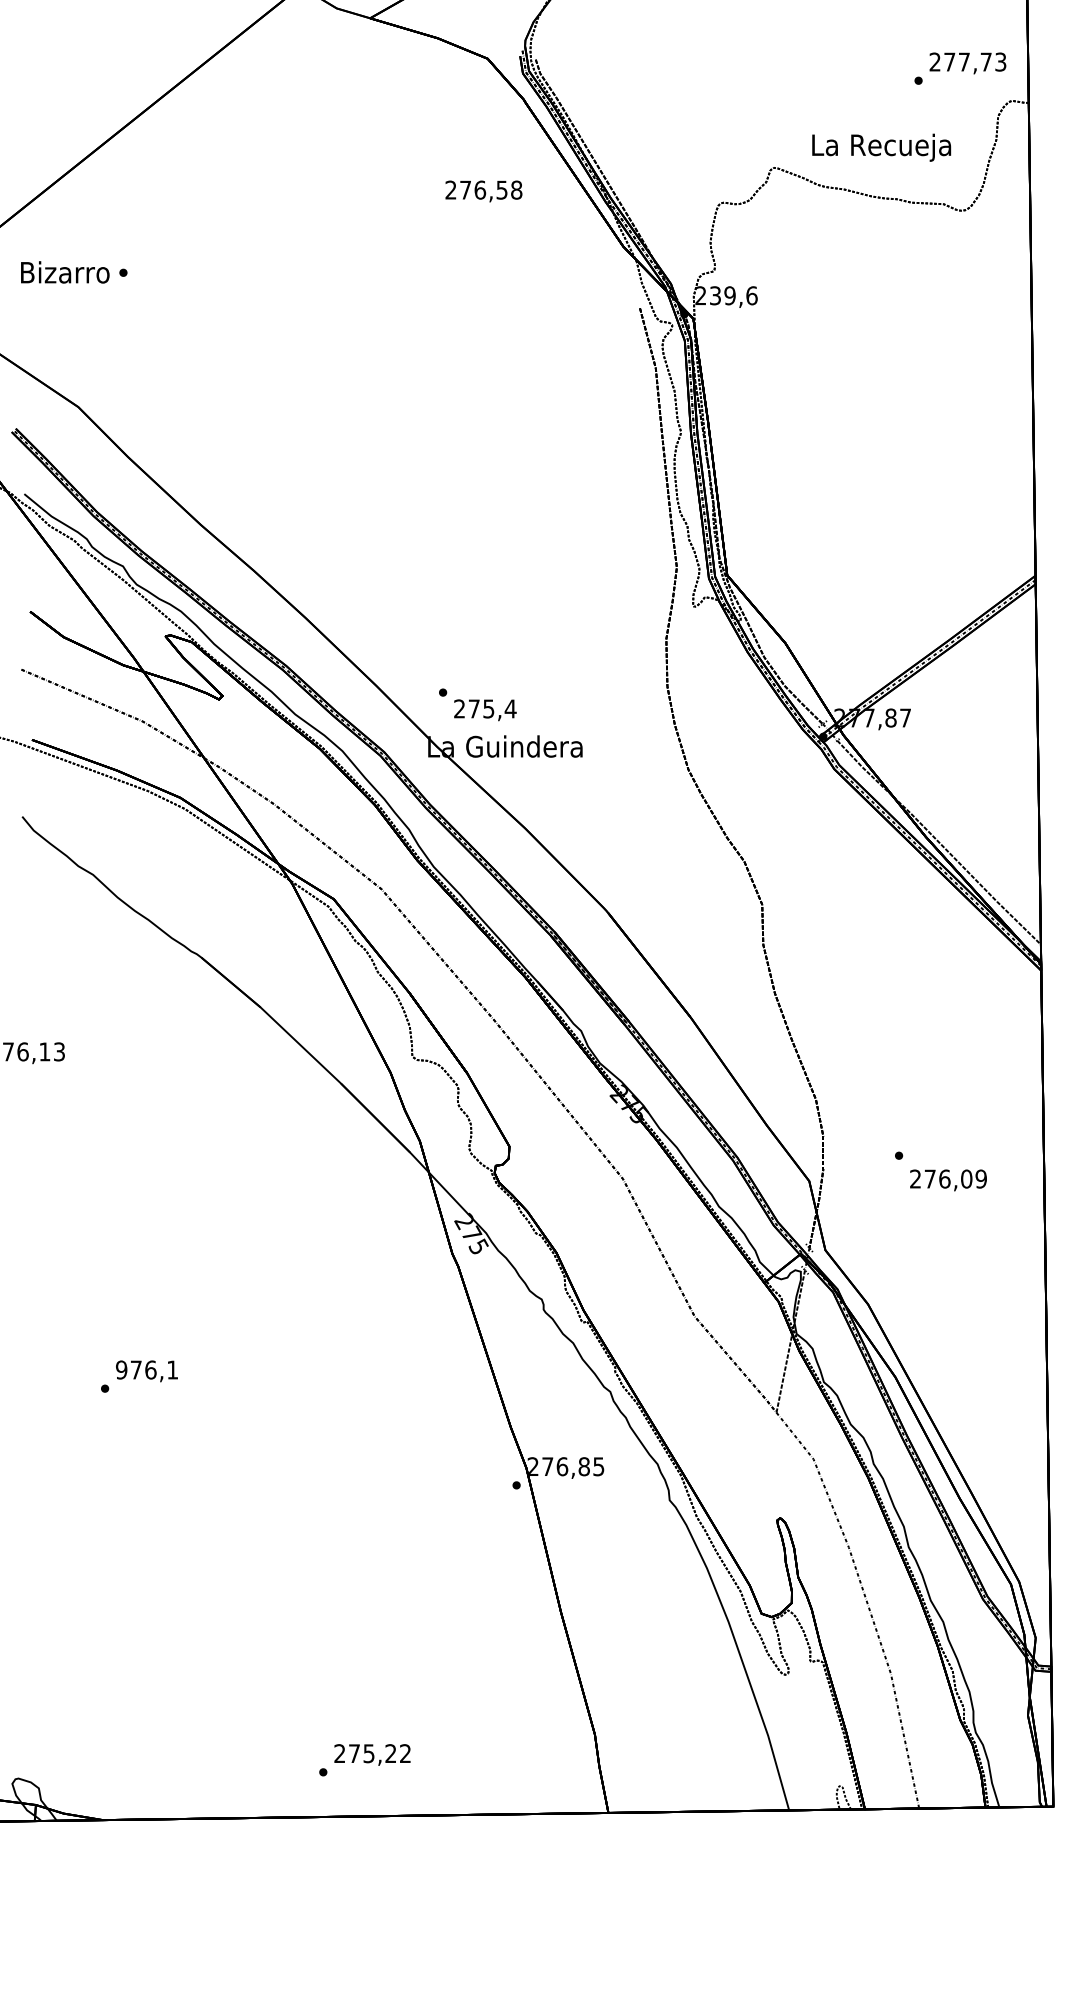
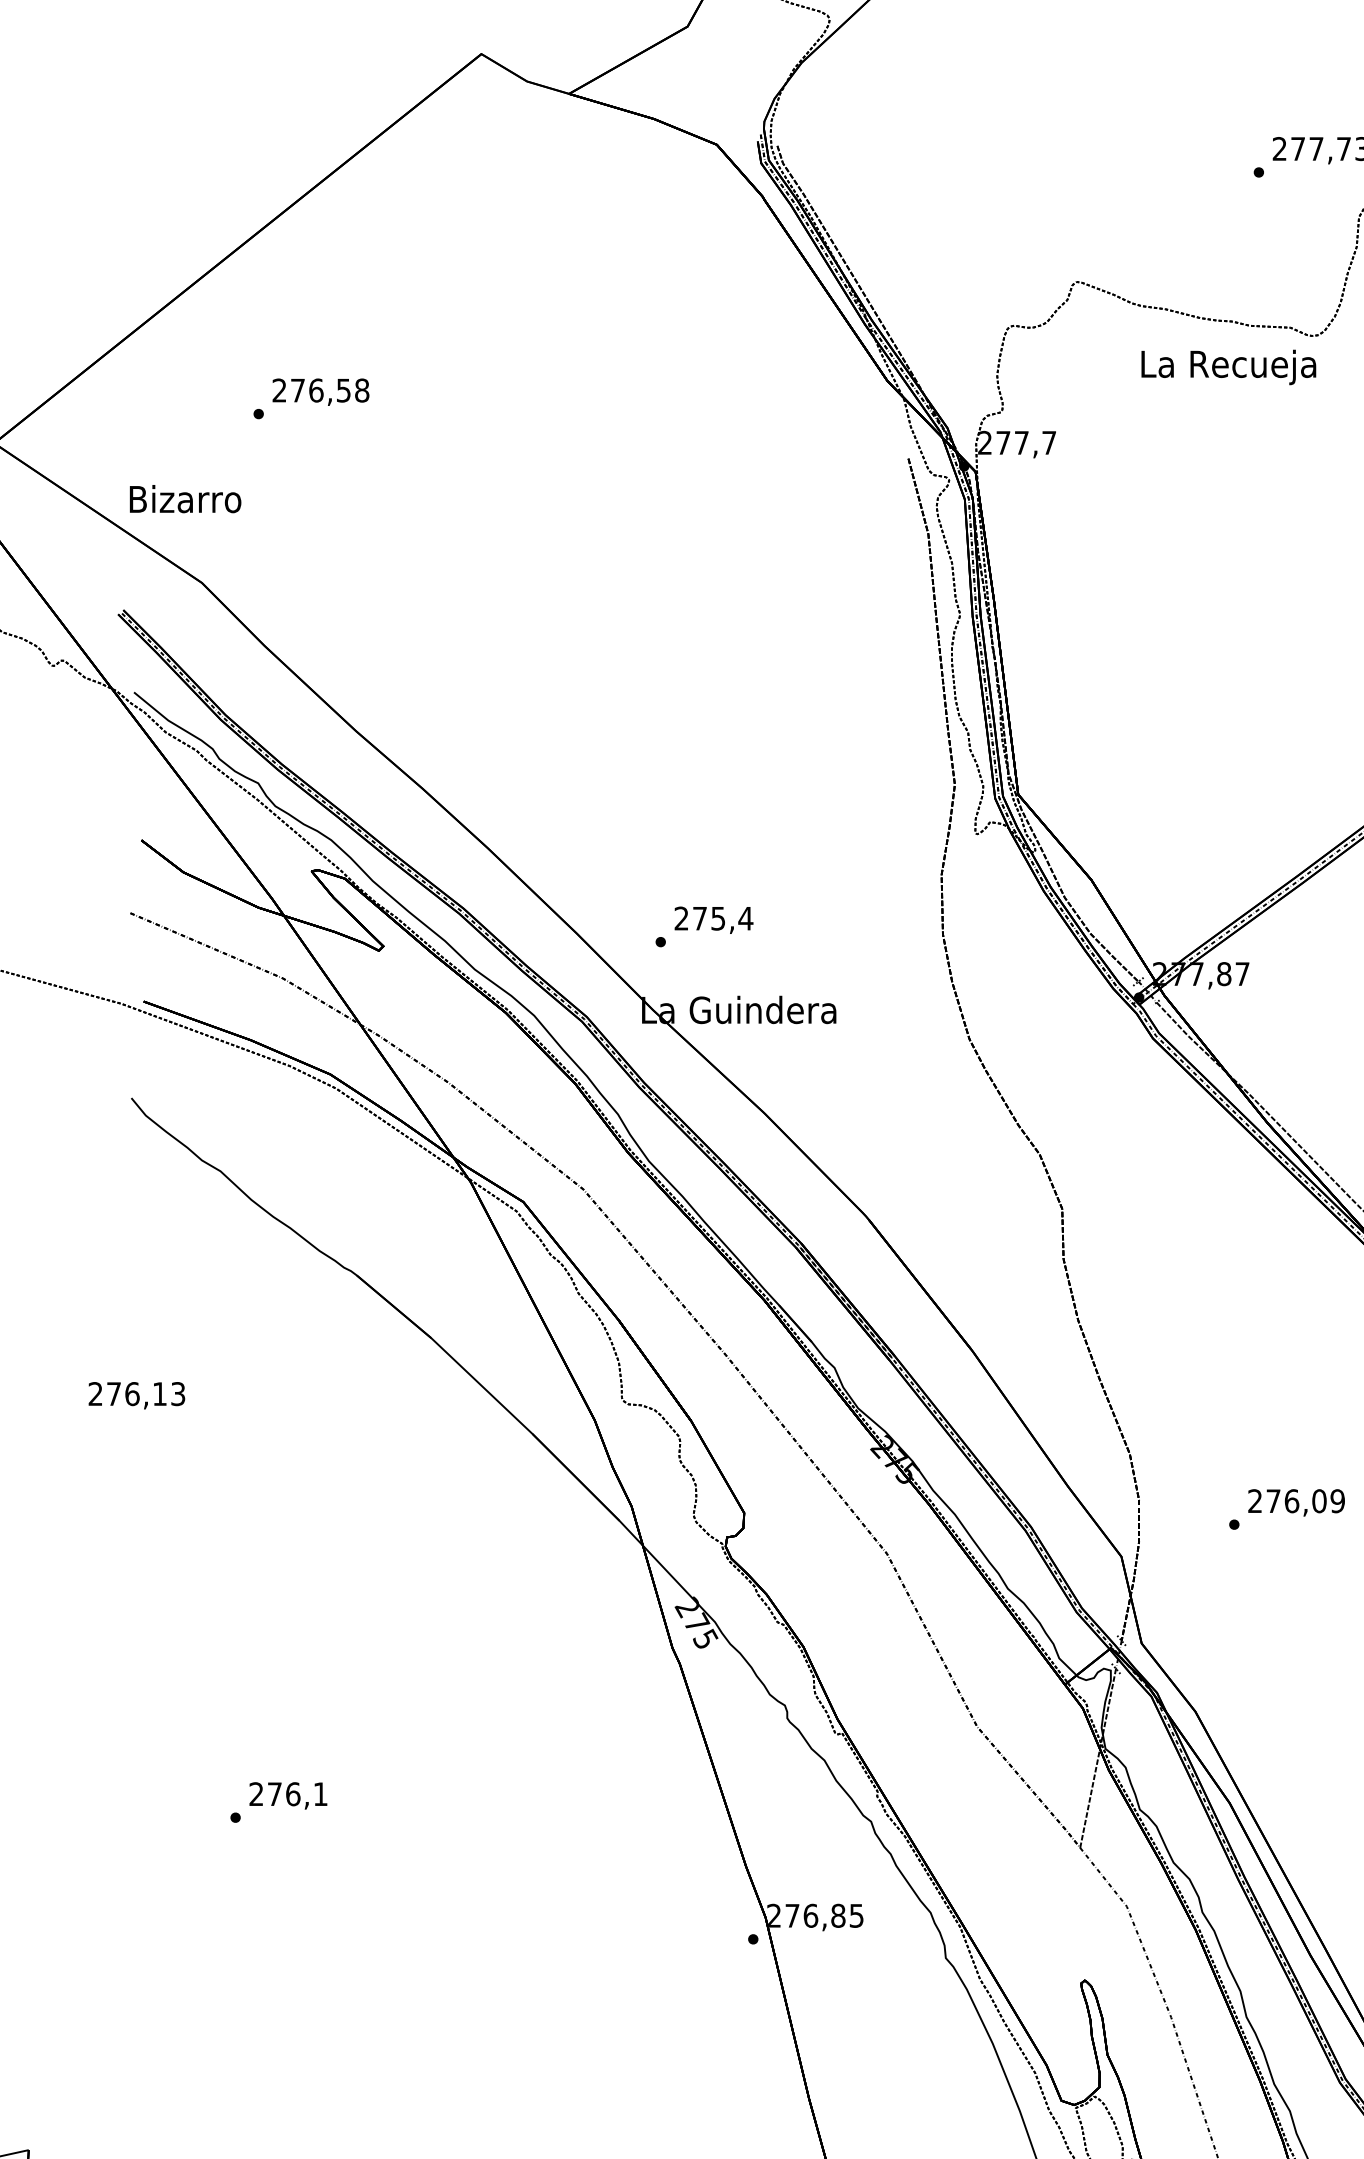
text: (881, 147) -> (1228, 367), moved
text: (483, 191) -> (320, 392), moved
text: (65, 272) -> (185, 499), moved
text: (733, 295) -> (1026, 442), 239,6 -> 277,7
text: (485, 710) -> (714, 920), moved
text: (948, 1180) -> (1296, 1502), moved
text: (121, 1369) -> (256, 1793), 976,1 -> 276,1

